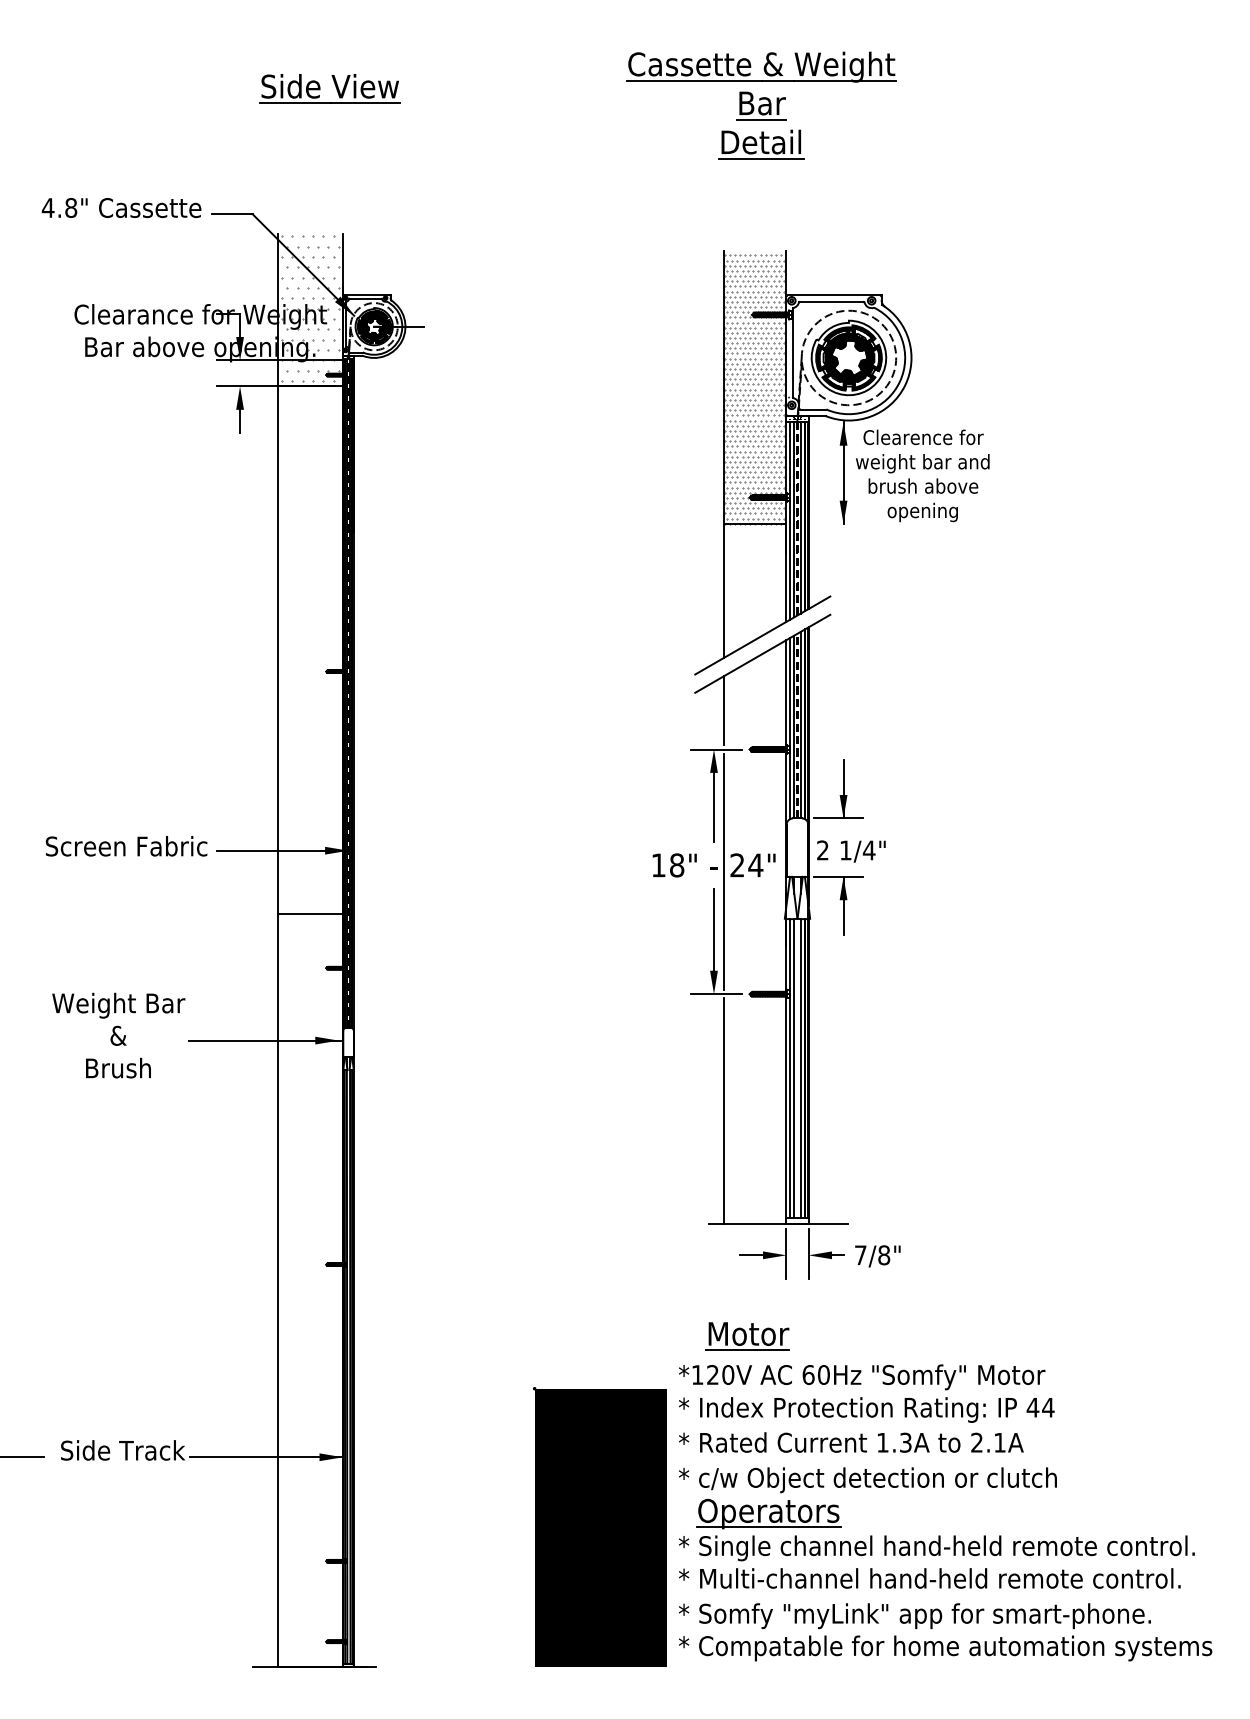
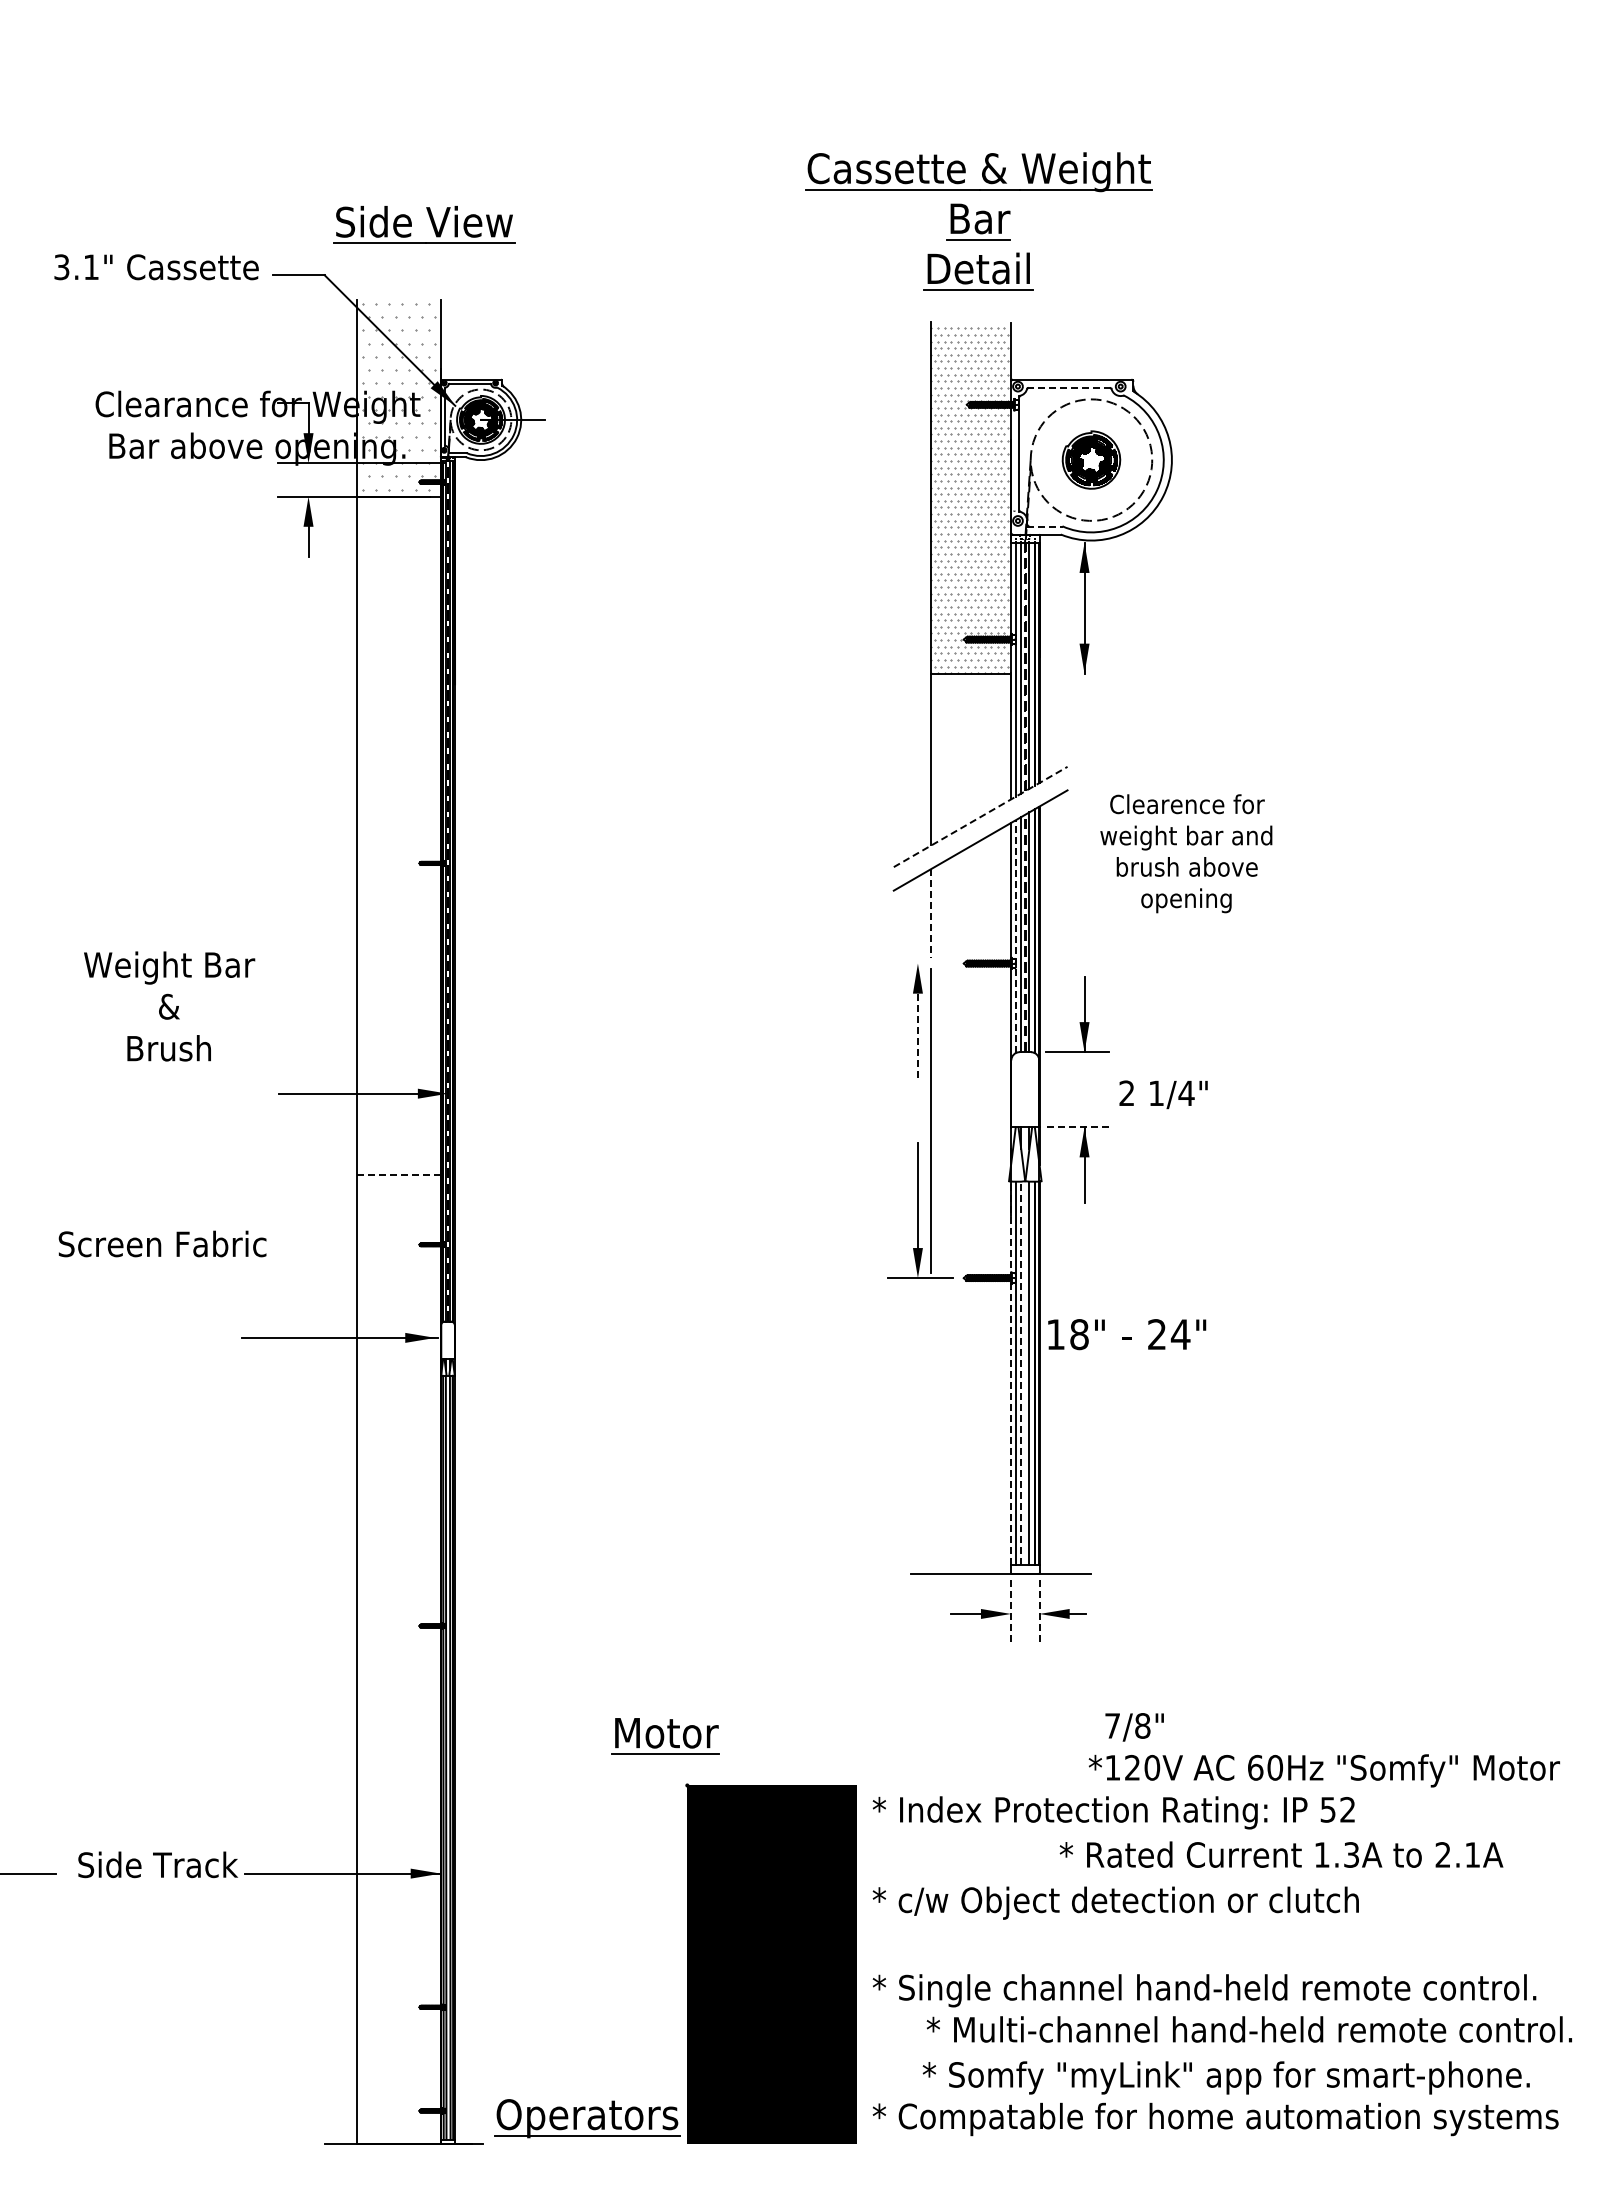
part: (335, 87) -> (431, 223), moved
part: (761, 105) -> (978, 221), moved
text: (59, 208) -> (76, 267), 4.8" -> 3.1"
line: (831, 301) -> (1069, 387), solid -> dashed
part: (848, 357) -> (1091, 459), size x0.6
line: (813, 409) -> (1045, 526), solid -> dashed
text: (922, 475) -> (1186, 853), moved
line: (763, 635) -> (981, 816), solid -> dashed
line: (724, 710) -> (931, 913), solid -> dashed
line: (789, 728) -> (1015, 936), solid -> dashed
line: (715, 749) -> (920, 963), removed
line: (713, 807) -> (917, 1038), solid -> dashed
text: (126, 845) -> (162, 1243), moved
text: (851, 851) -> (1163, 1094), moved
text: (714, 865) -> (1127, 1334), moved
line: (838, 876) -> (1077, 1127), solid -> dashed
line: (310, 914) -> (399, 1175), solid -> dashed
text: (118, 1035) -> (169, 1006), moved
line: (786, 1068) -> (1011, 1373), solid -> dashed
line: (794, 1068) -> (1021, 1373), solid -> dashed
line: (724, 1111) -> (931, 1428), removed
line: (786, 1254) -> (1011, 1612), solid -> dashed
line: (808, 1254) -> (1039, 1612), solid -> dashed
text: (877, 1256) -> (1134, 1727), moved
part: (747, 1336) -> (665, 1736), moved
text: (861, 1377) -> (1323, 1770), moved
text: (1040, 1407) -> (1337, 1809), 44 -> 52
text: (851, 1442) -> (1281, 1854), moved
part: (768, 1513) -> (587, 2118), moved
text: (929, 1578) -> (1248, 2029), moved
text: (914, 1615) -> (1225, 2077), moved

